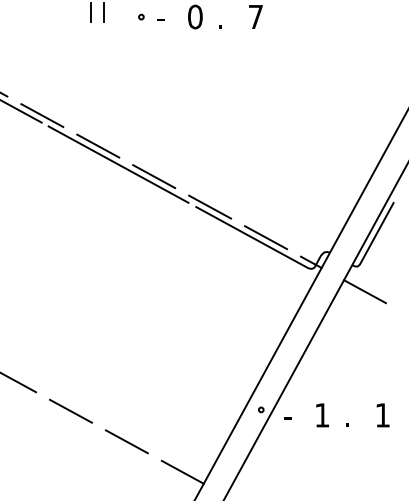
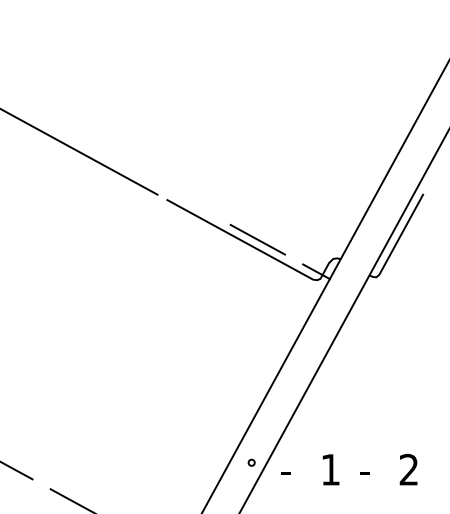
line: (98, 145) -> (41, 120), removed
line: (154, 176) -> (113, 160), removed
line: (210, 206) -> (185, 199), removed
line: (364, 291) -> (385, 309), removed
text: (382, 415) -> (408, 469), 1 -> 2
text: (348, 421) -> (364, 477), . -> -

